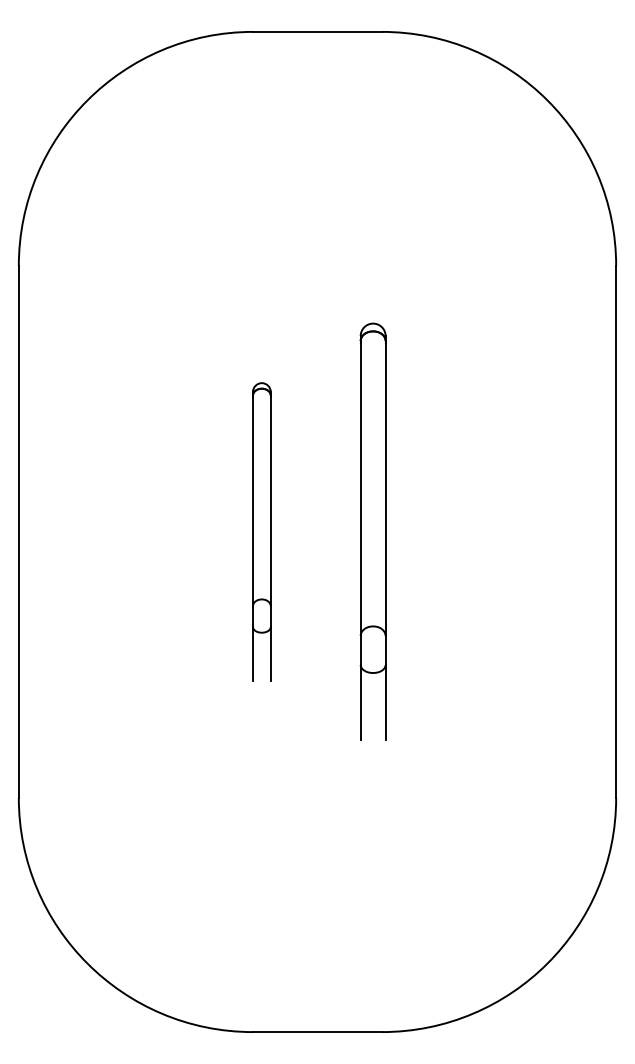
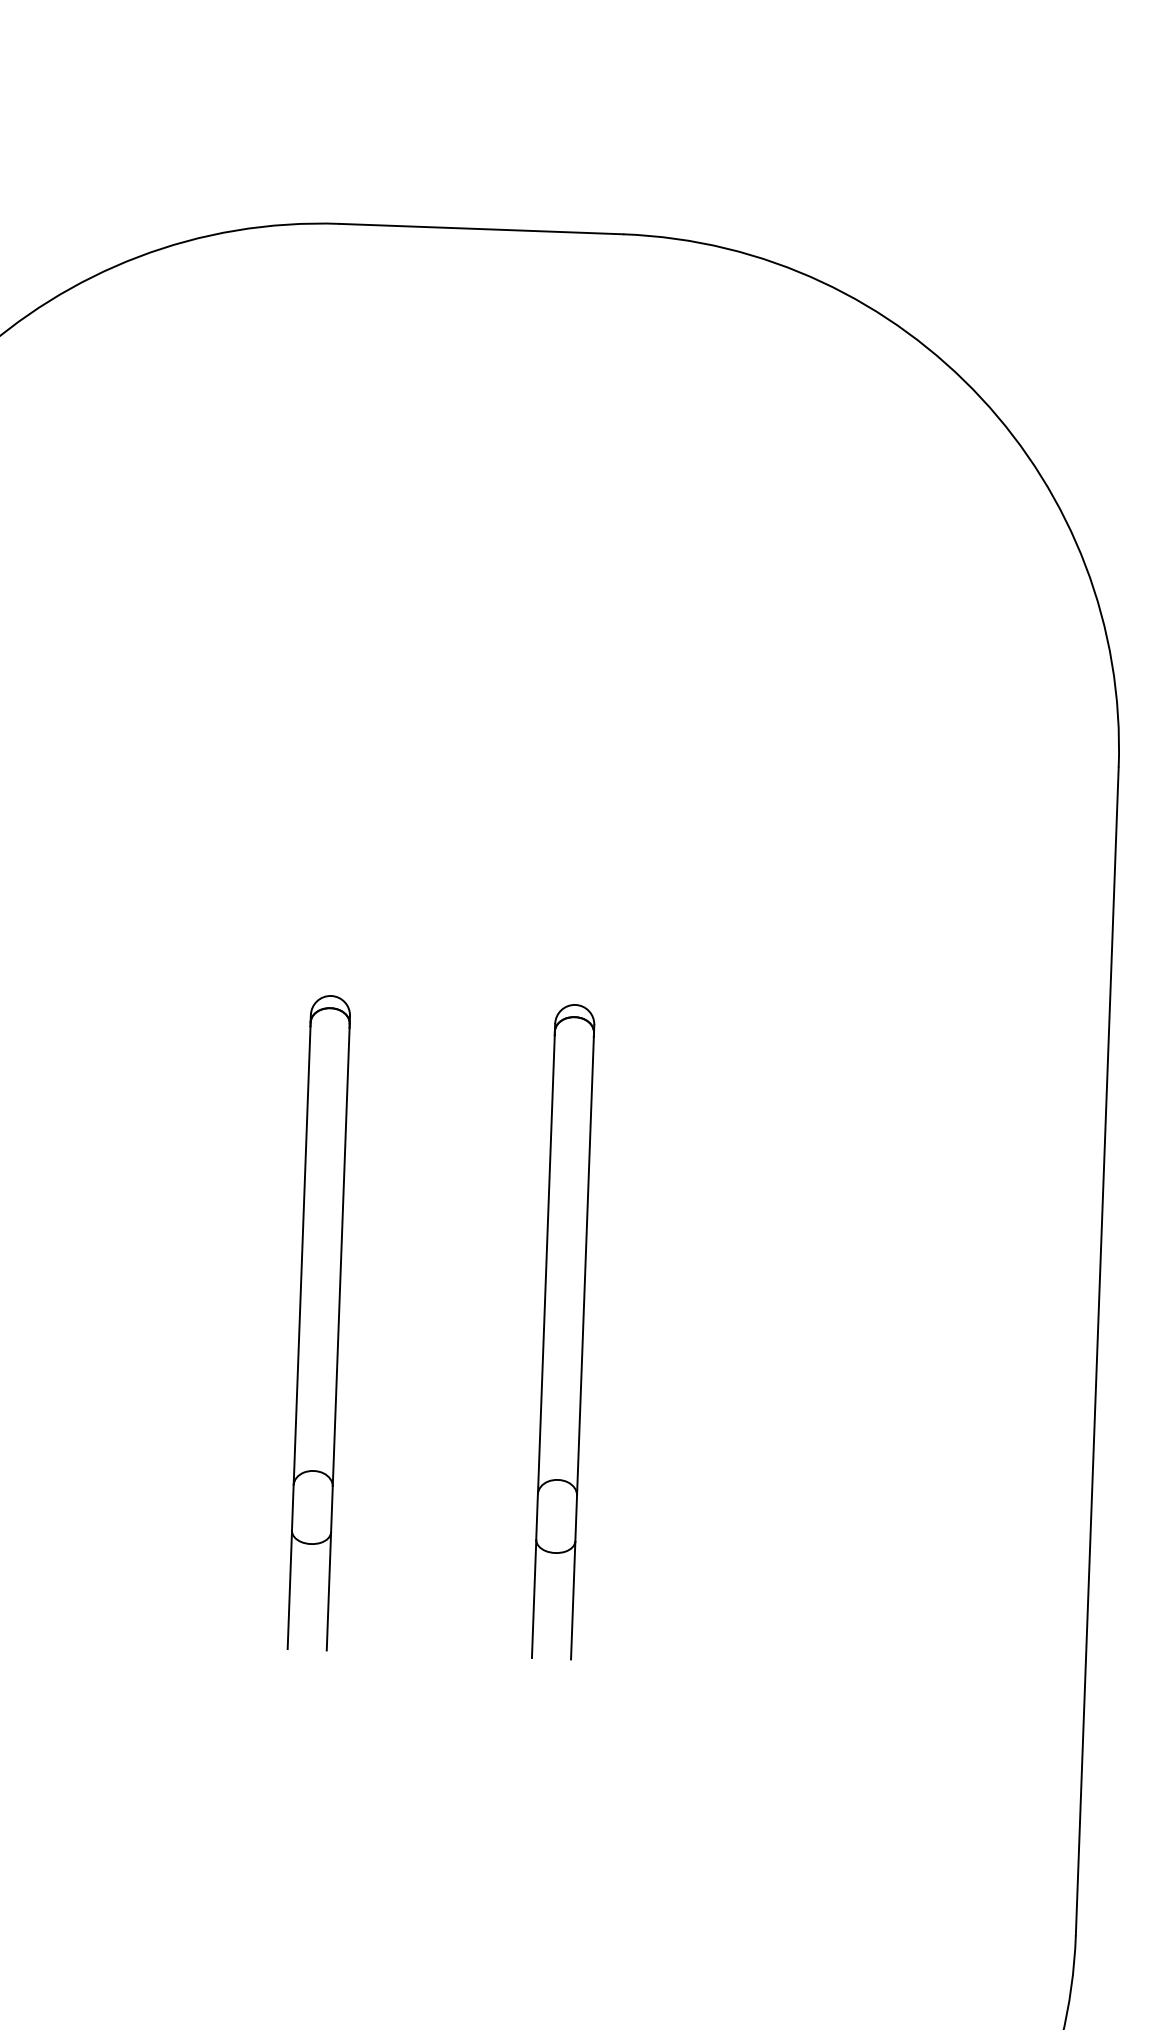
part: (372, 531) -> (562, 1330), size x0.71

